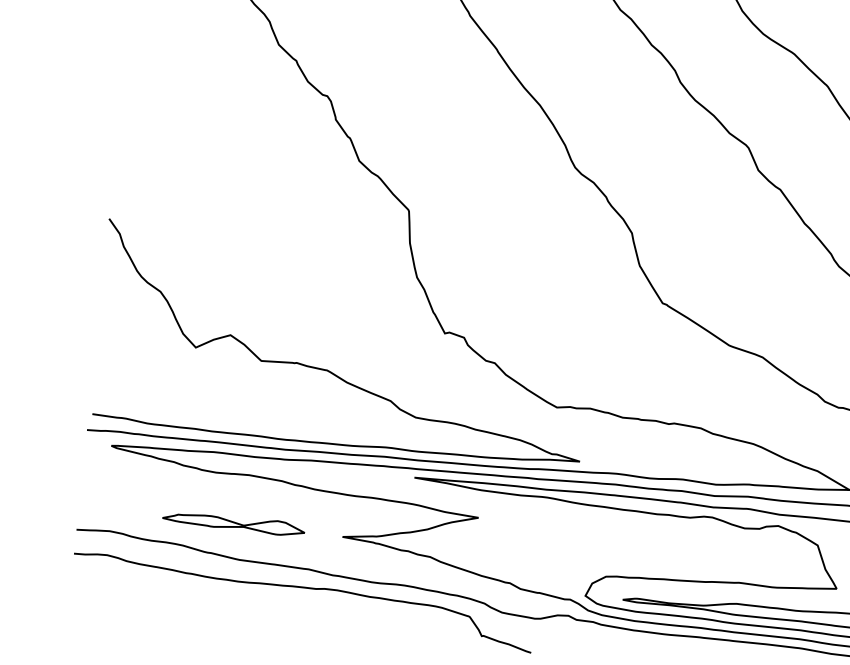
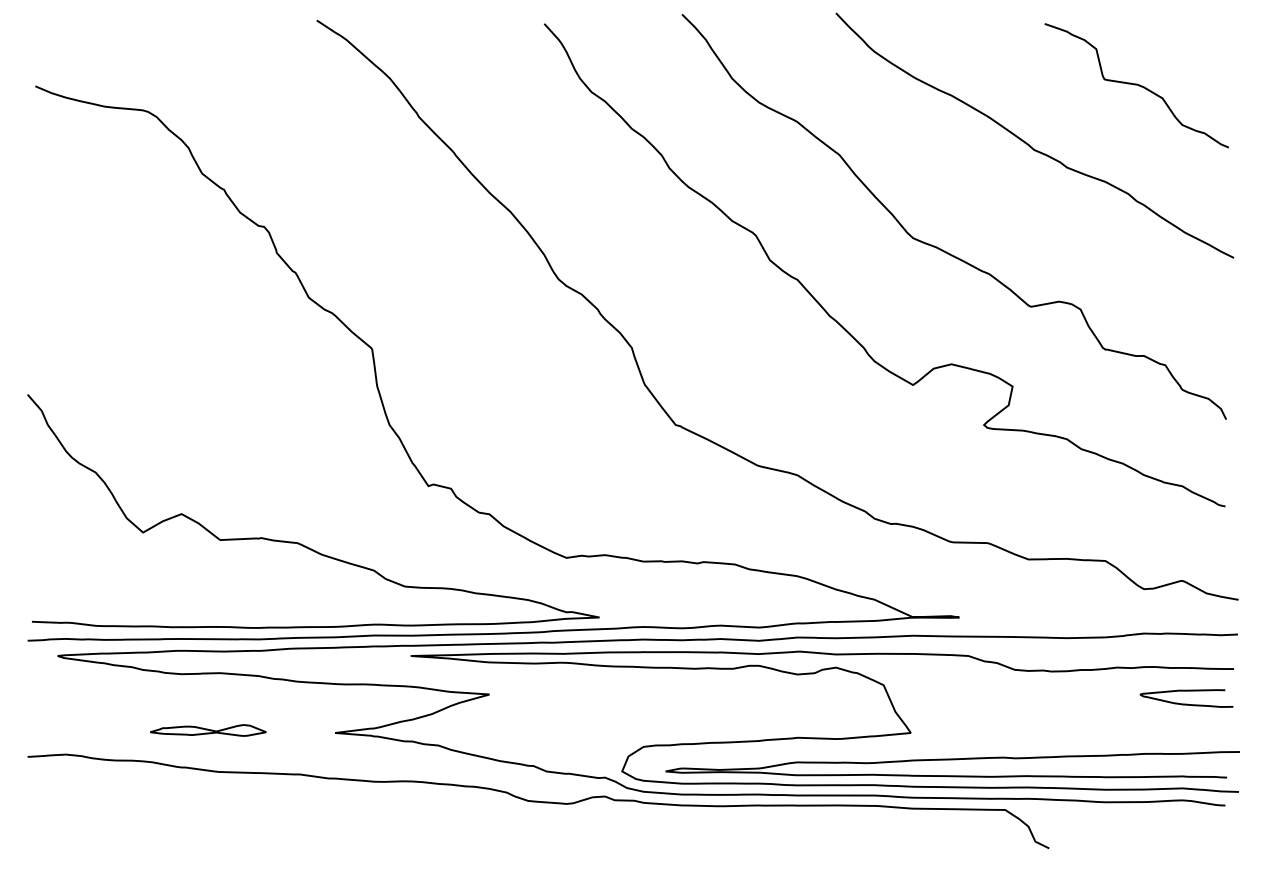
part: (234, 523) -> (208, 730), size x0.7
curve: (303, 587) -> (296, 796), removed

